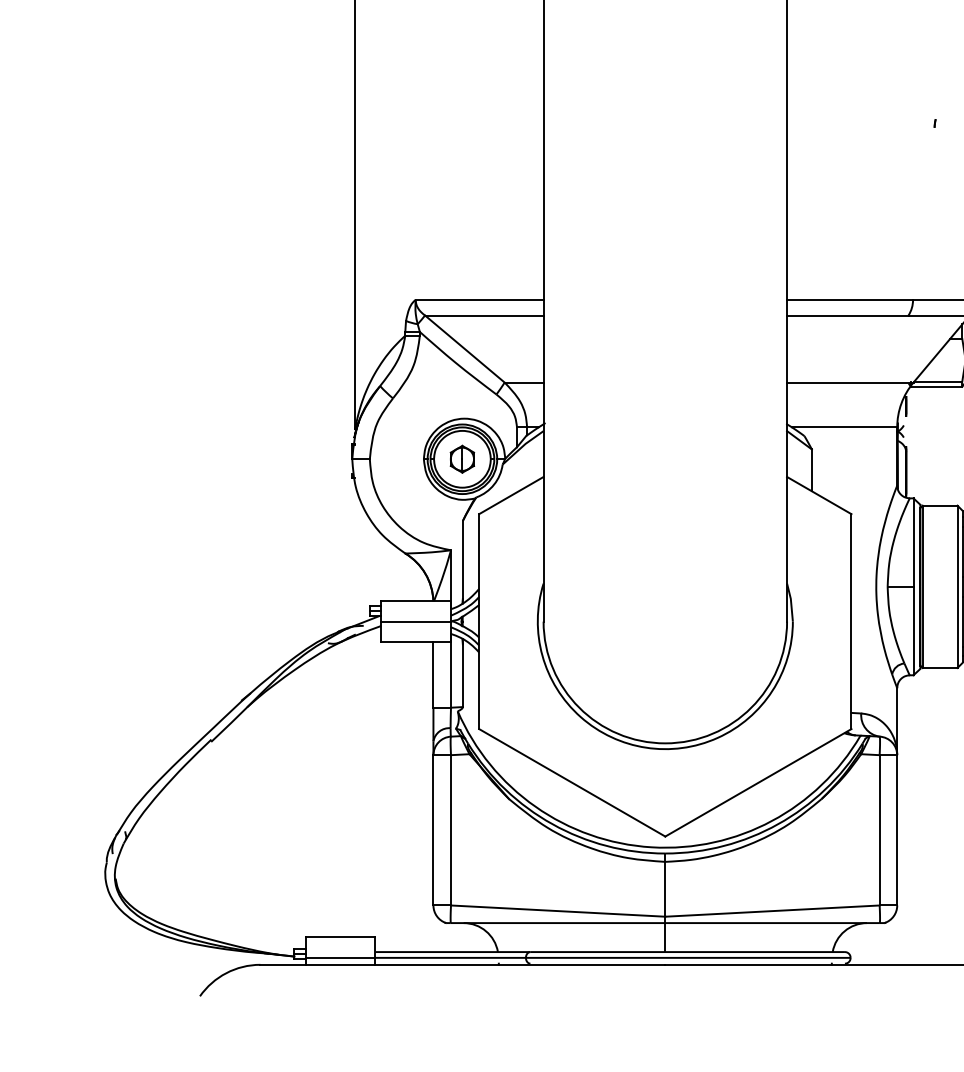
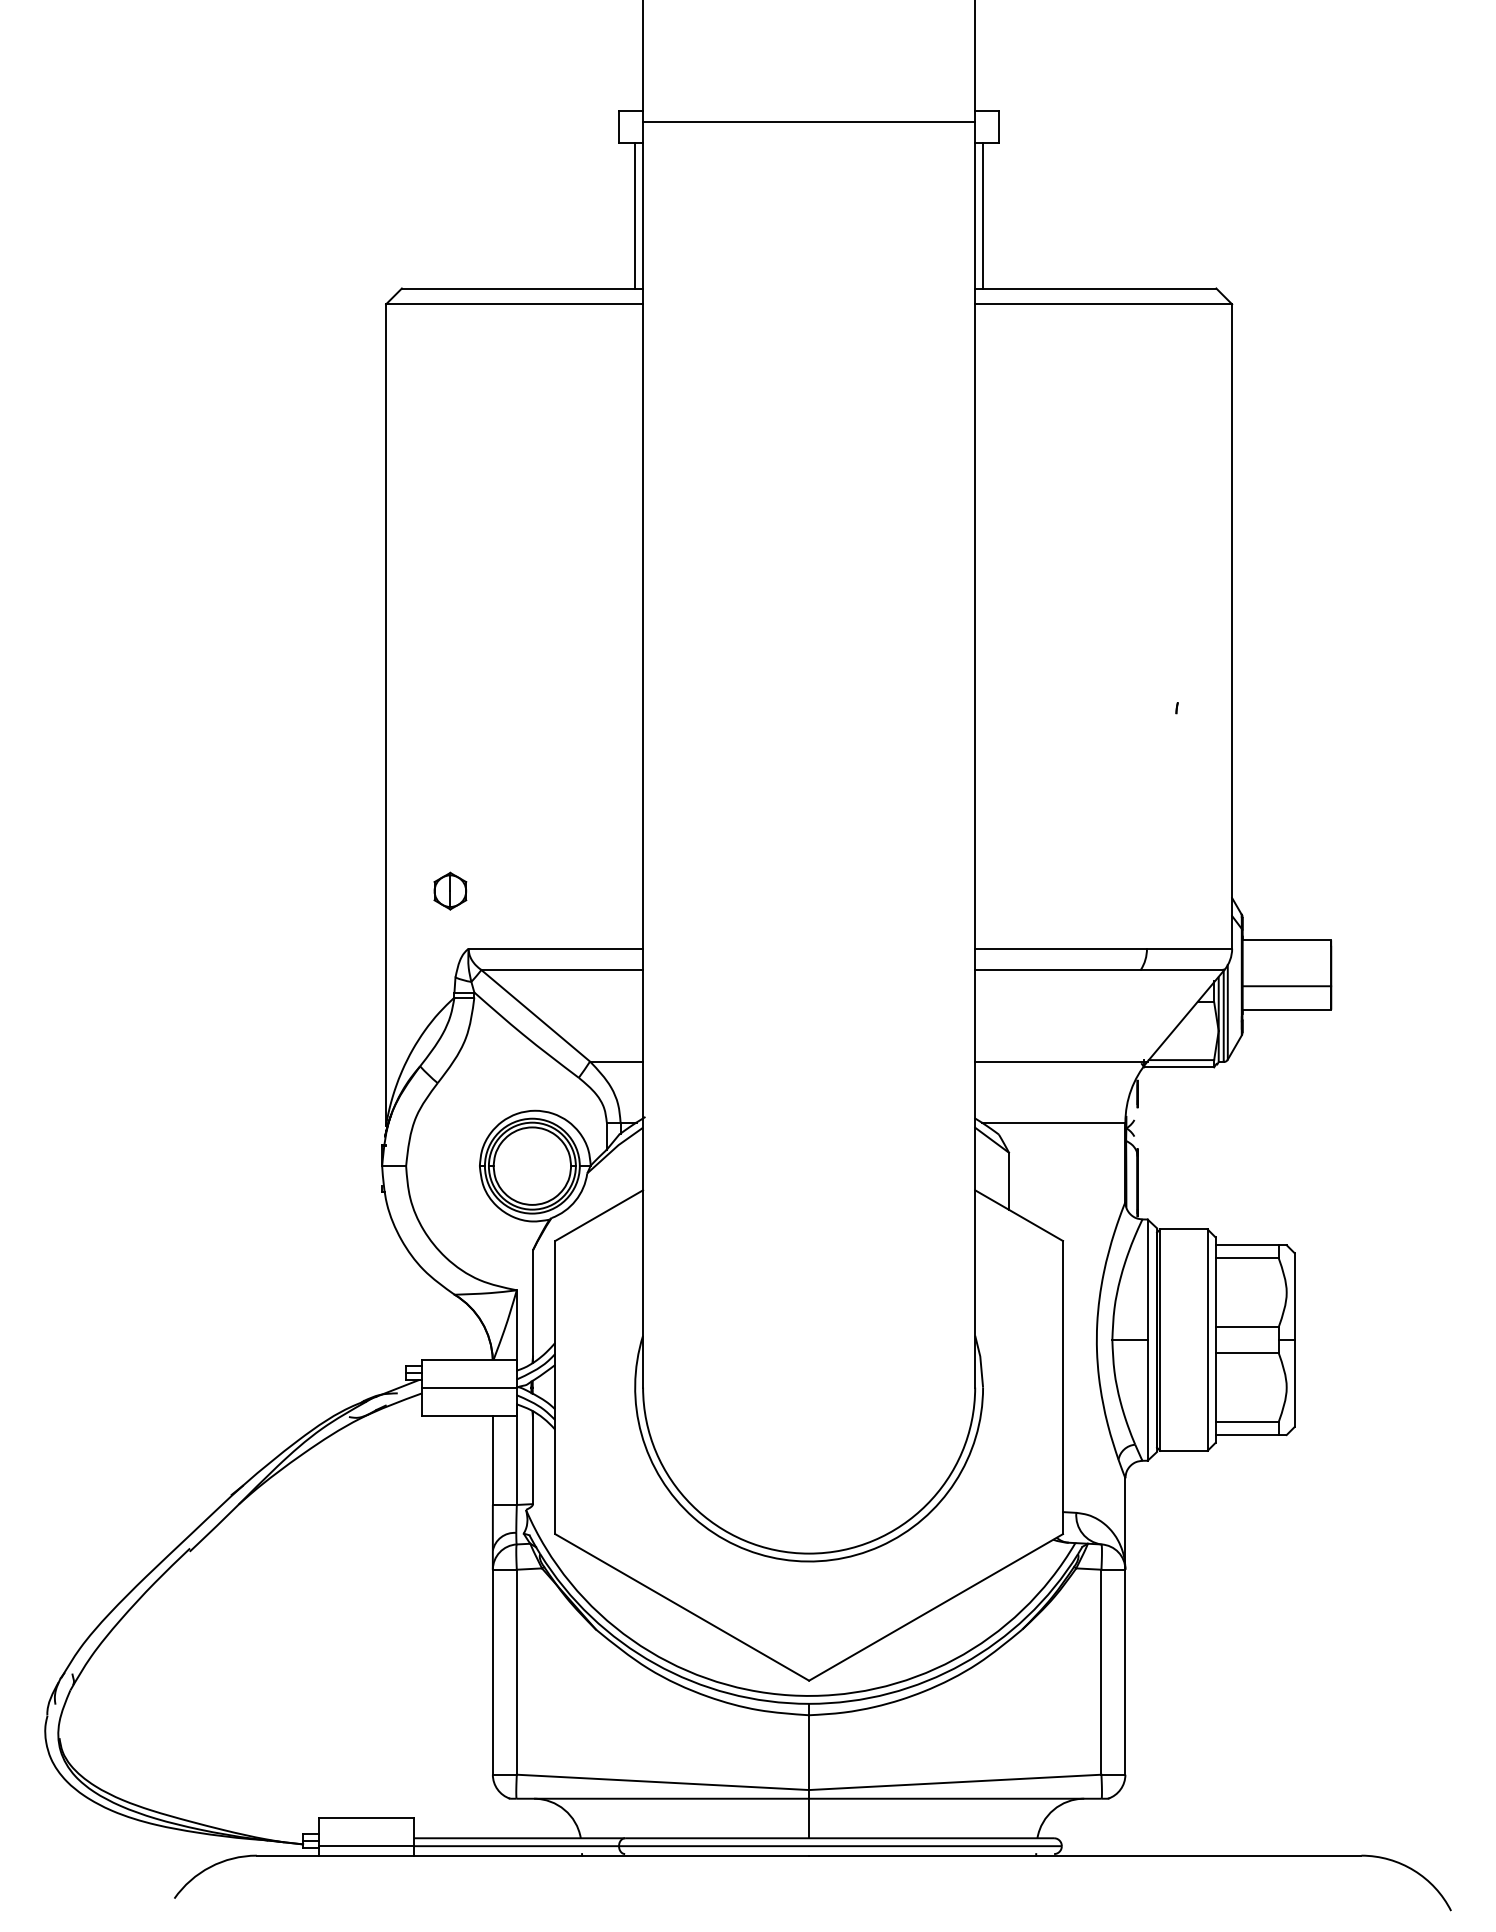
part: (462, 458) -> (450, 890), moved

